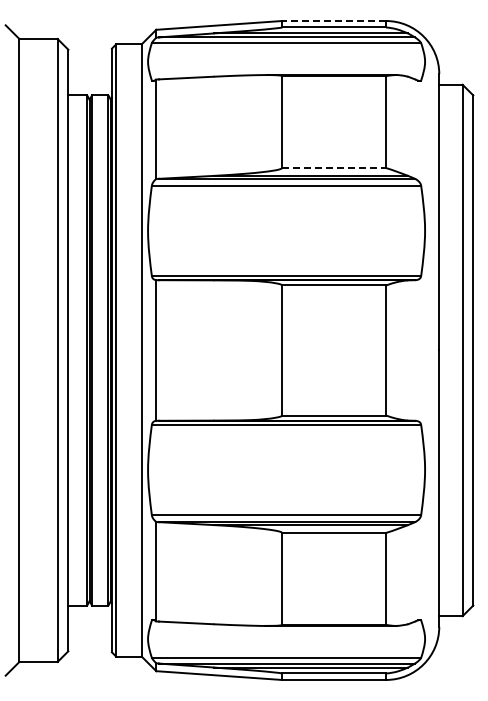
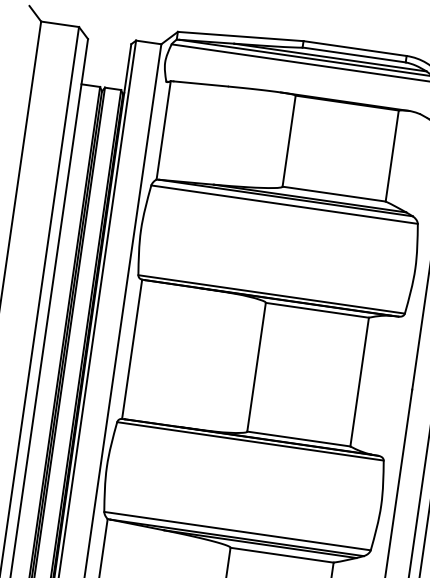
line: (333, 21) -> (354, 48), dashed -> solid
line: (334, 168) -> (334, 194), dashed -> solid

